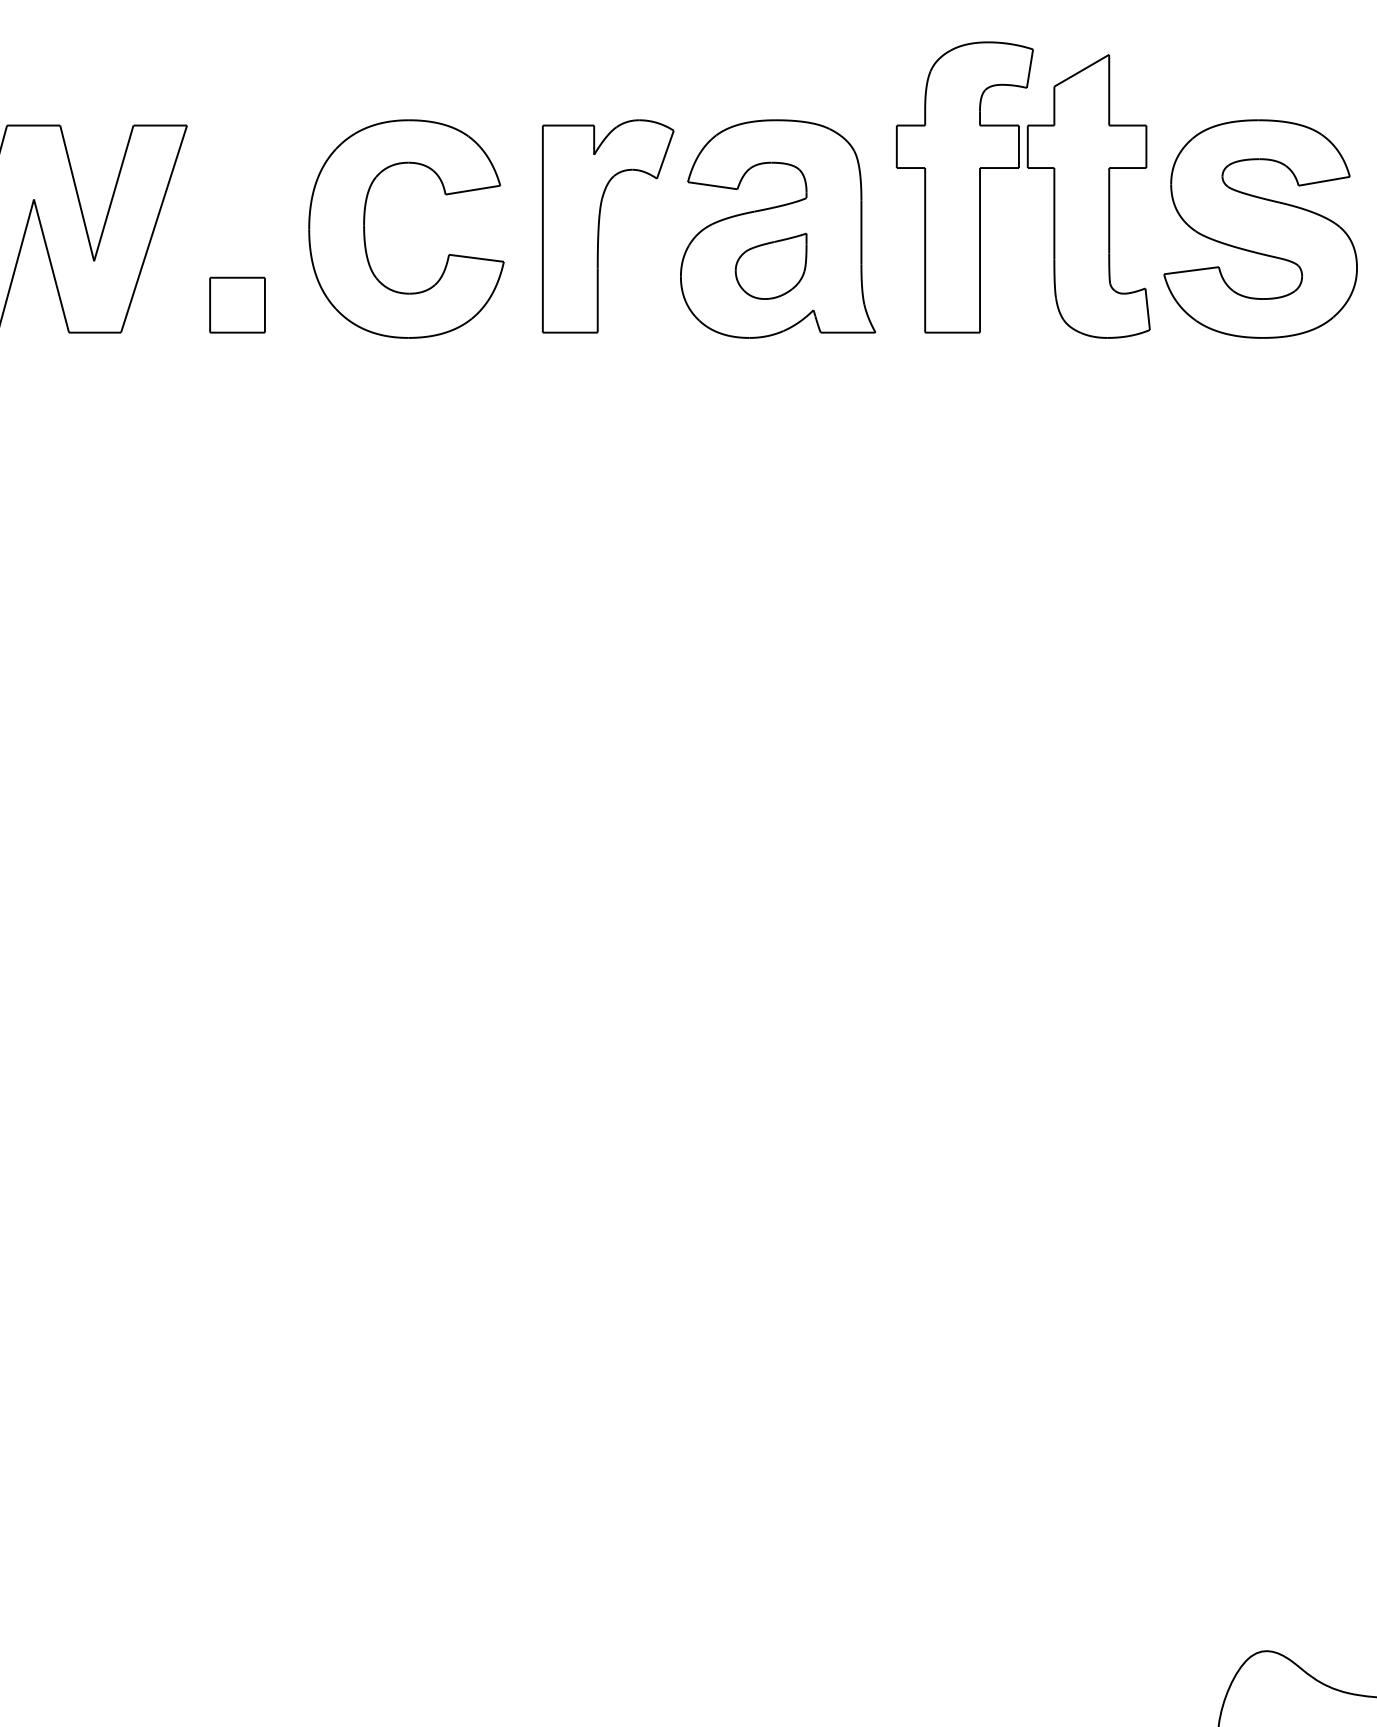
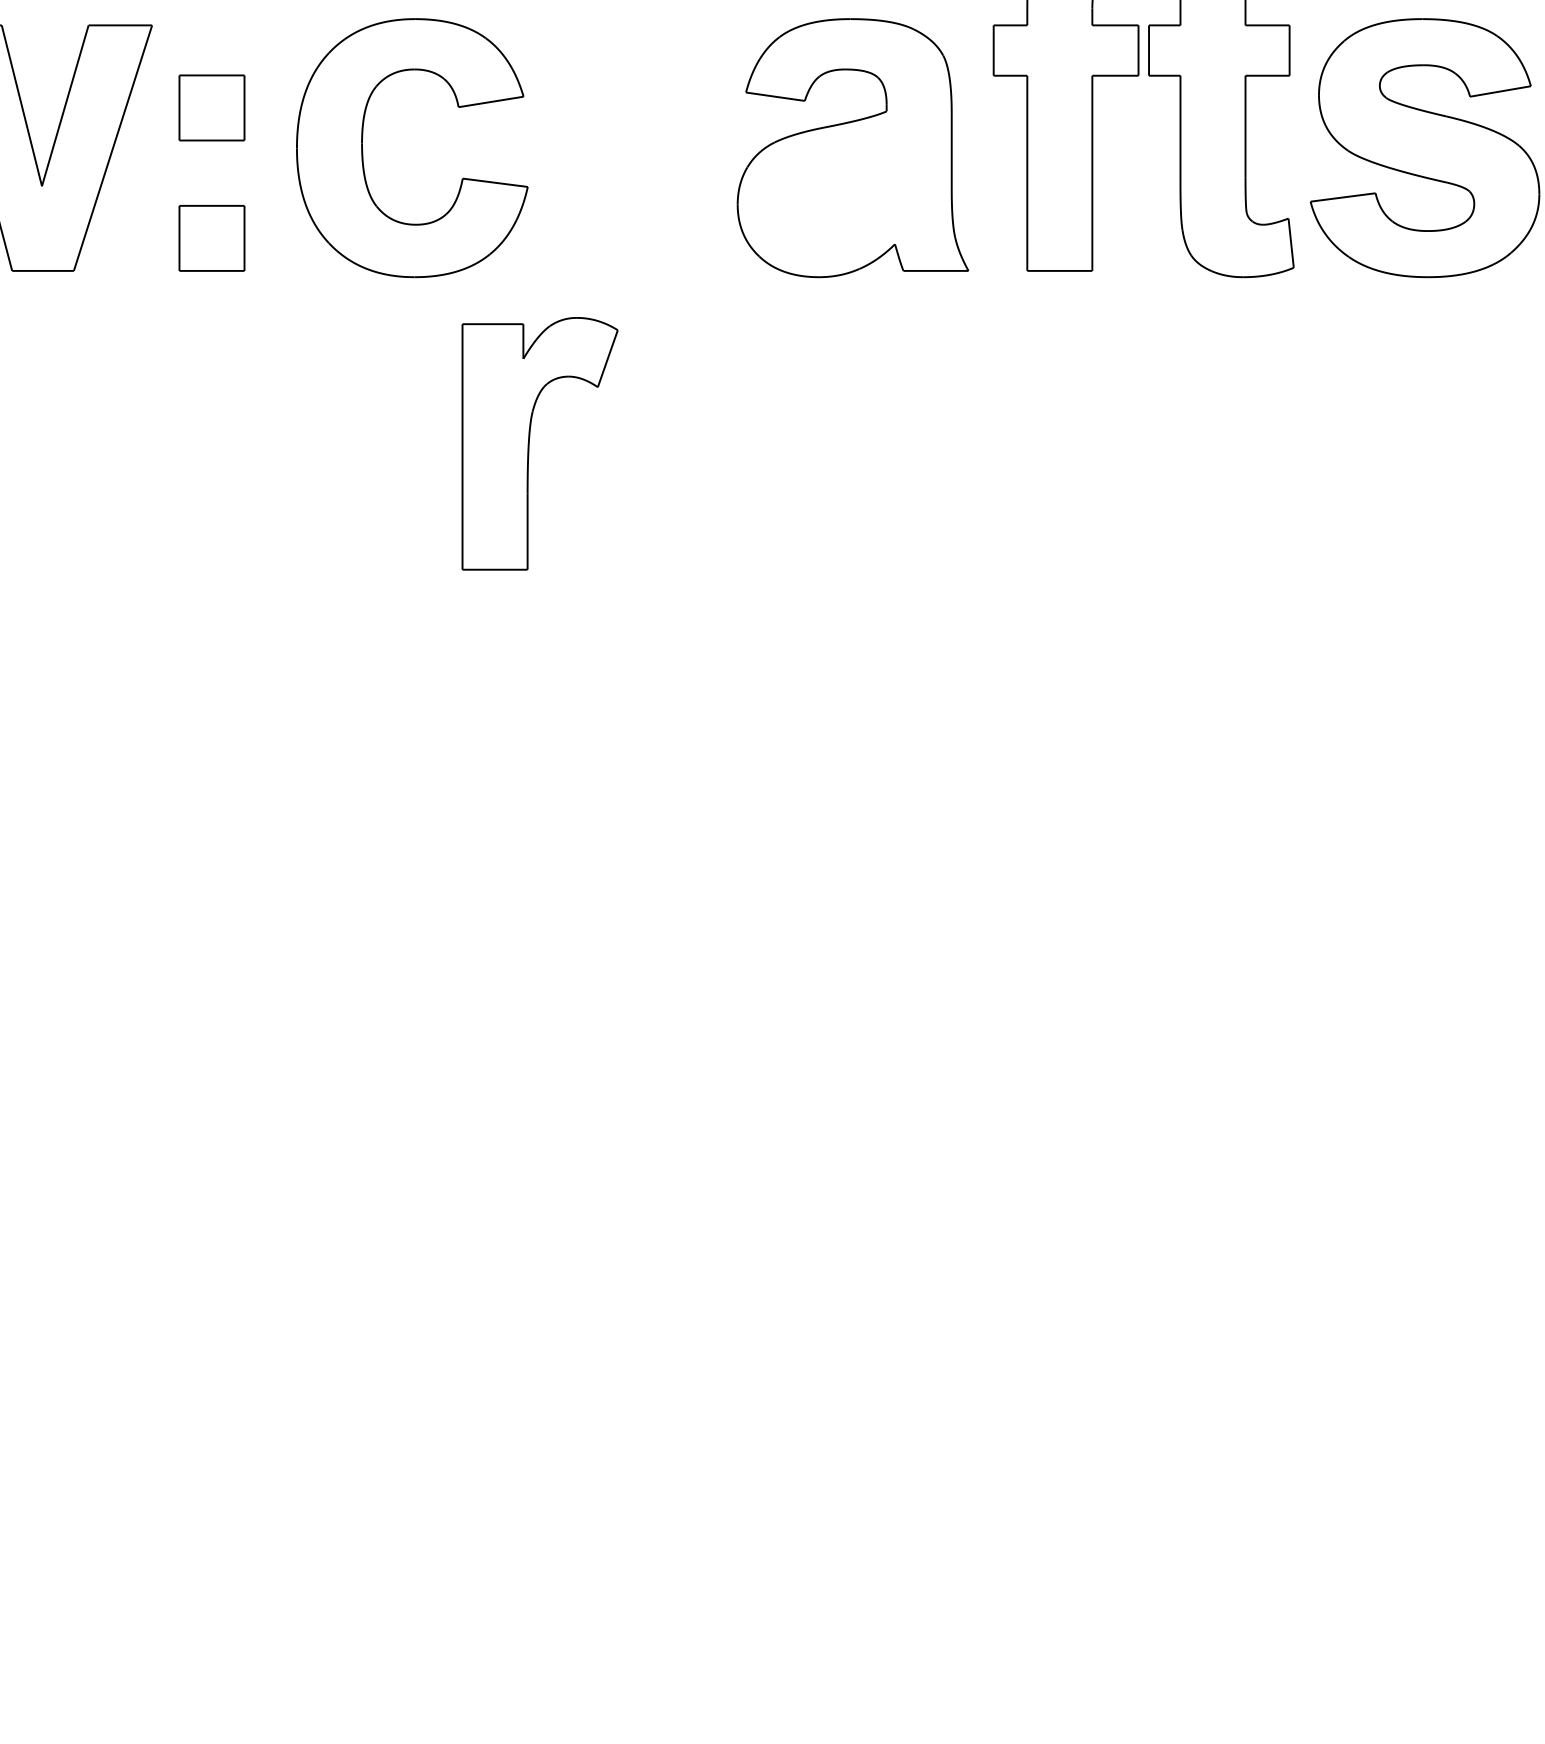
part: (237, 194) -> (211, 107), added
part: (599, 226) -> (529, 443), moved
part: (770, 265) -> (843, 191), removed

